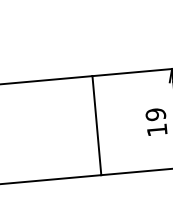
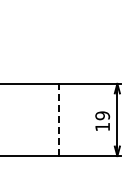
line: (96, 124) -> (59, 119), solid -> dashed

